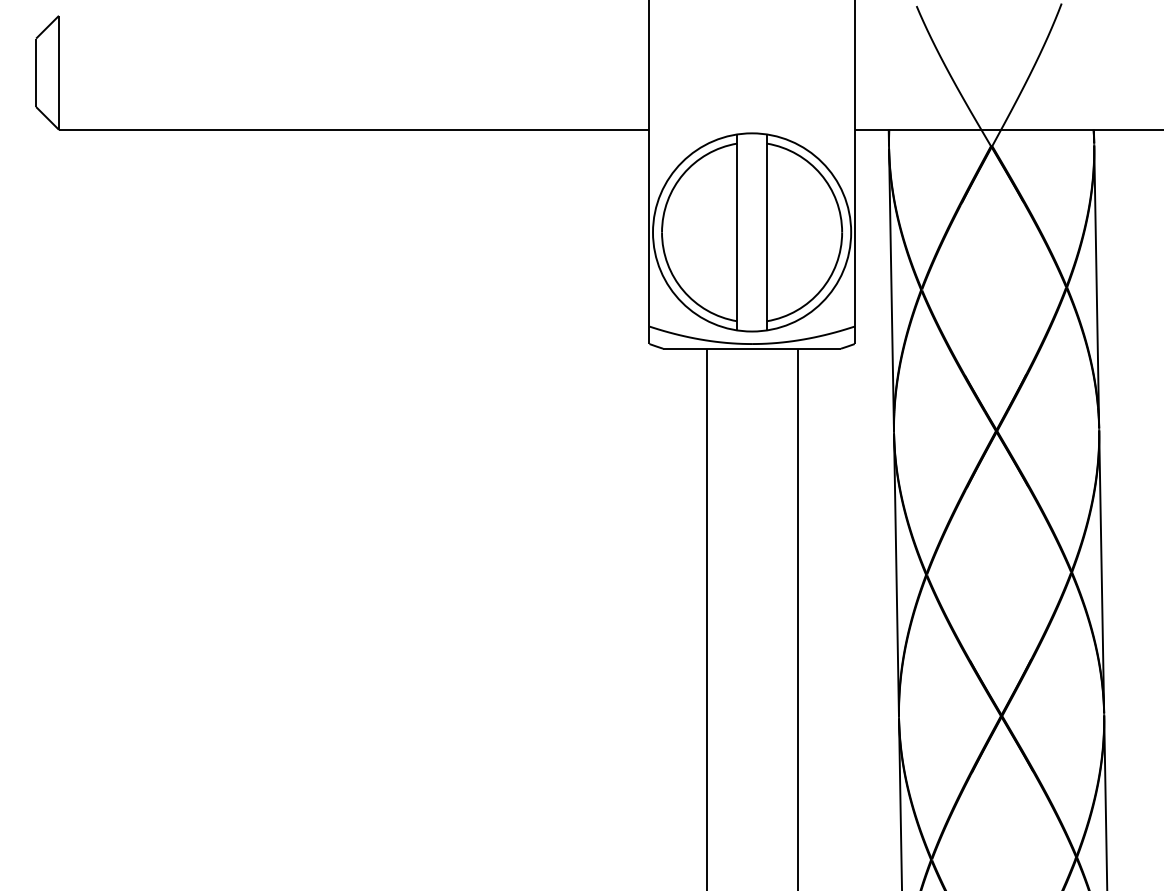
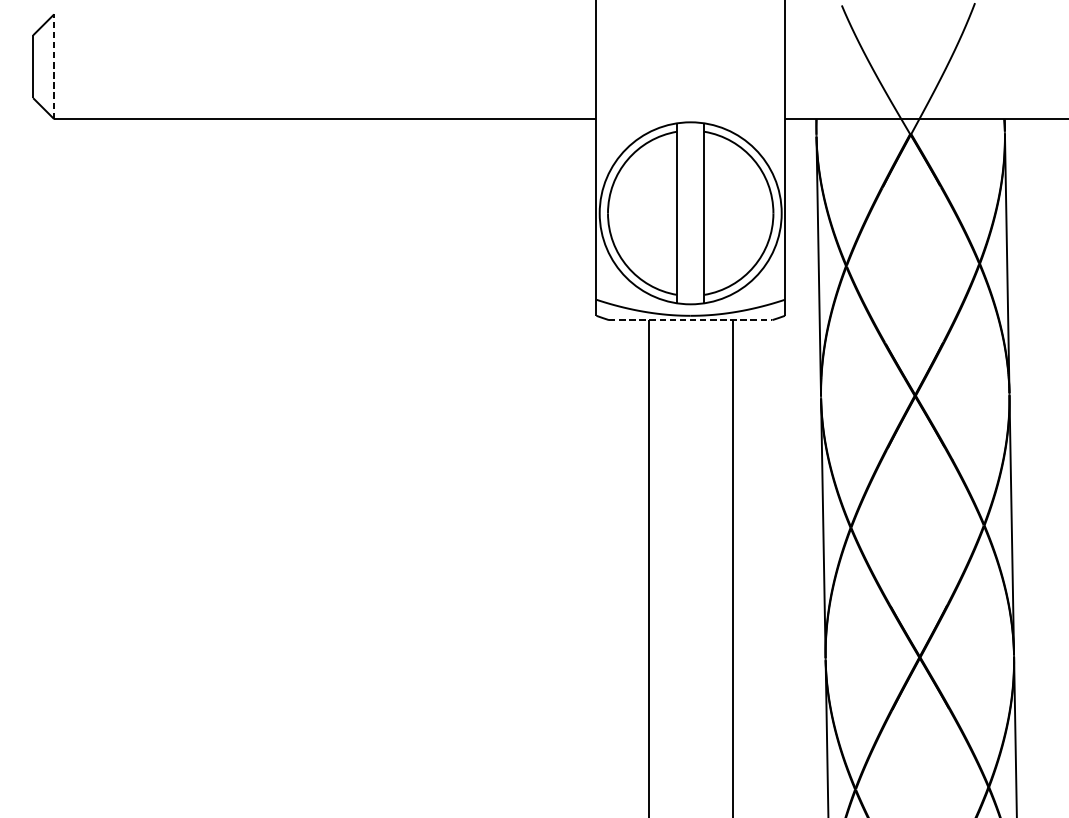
line: (58, 72) -> (53, 66), solid -> dashed
line: (752, 348) -> (691, 319), solid -> dashed

